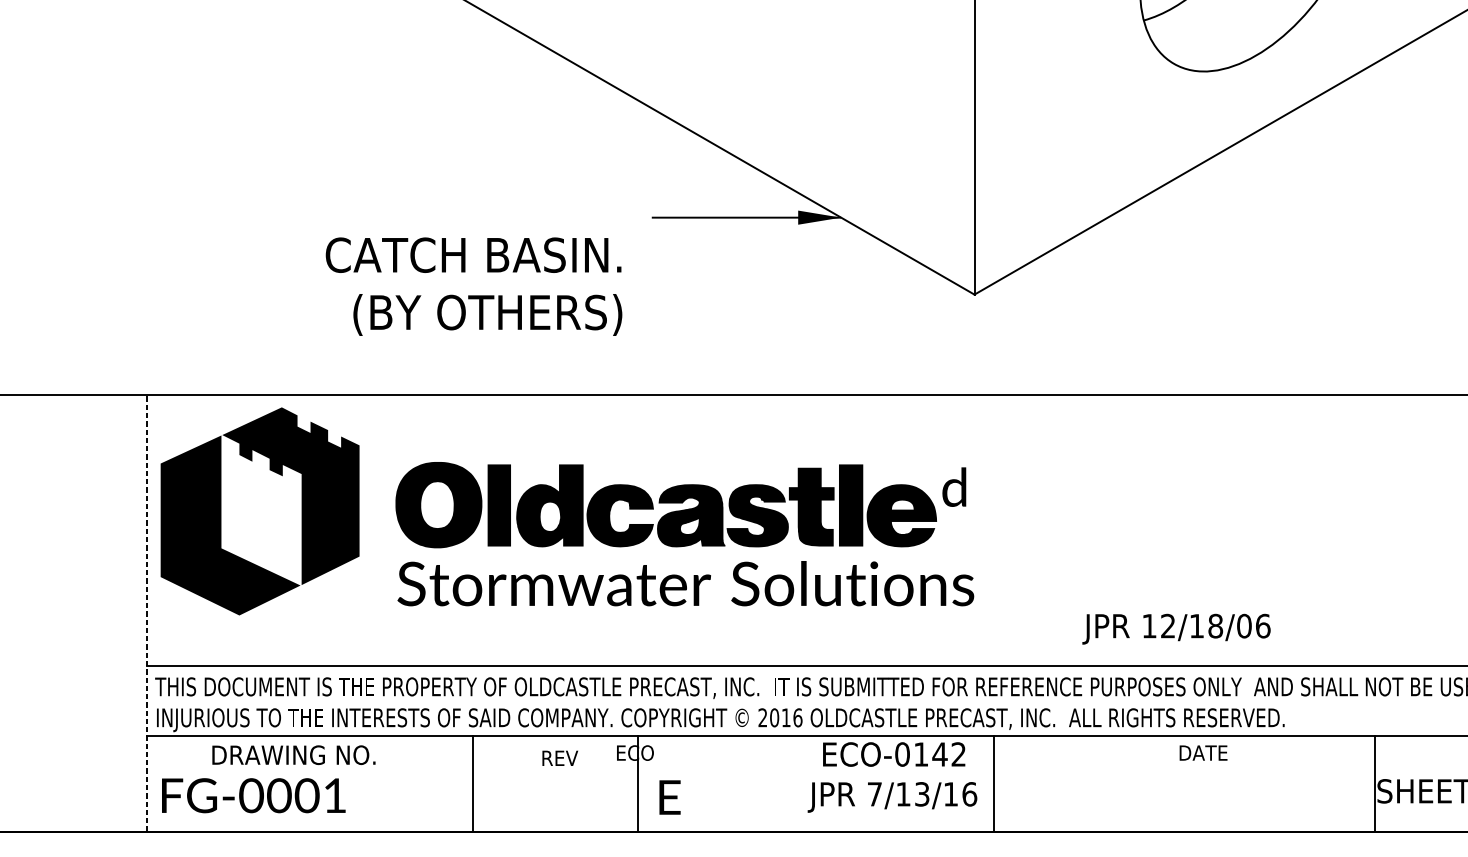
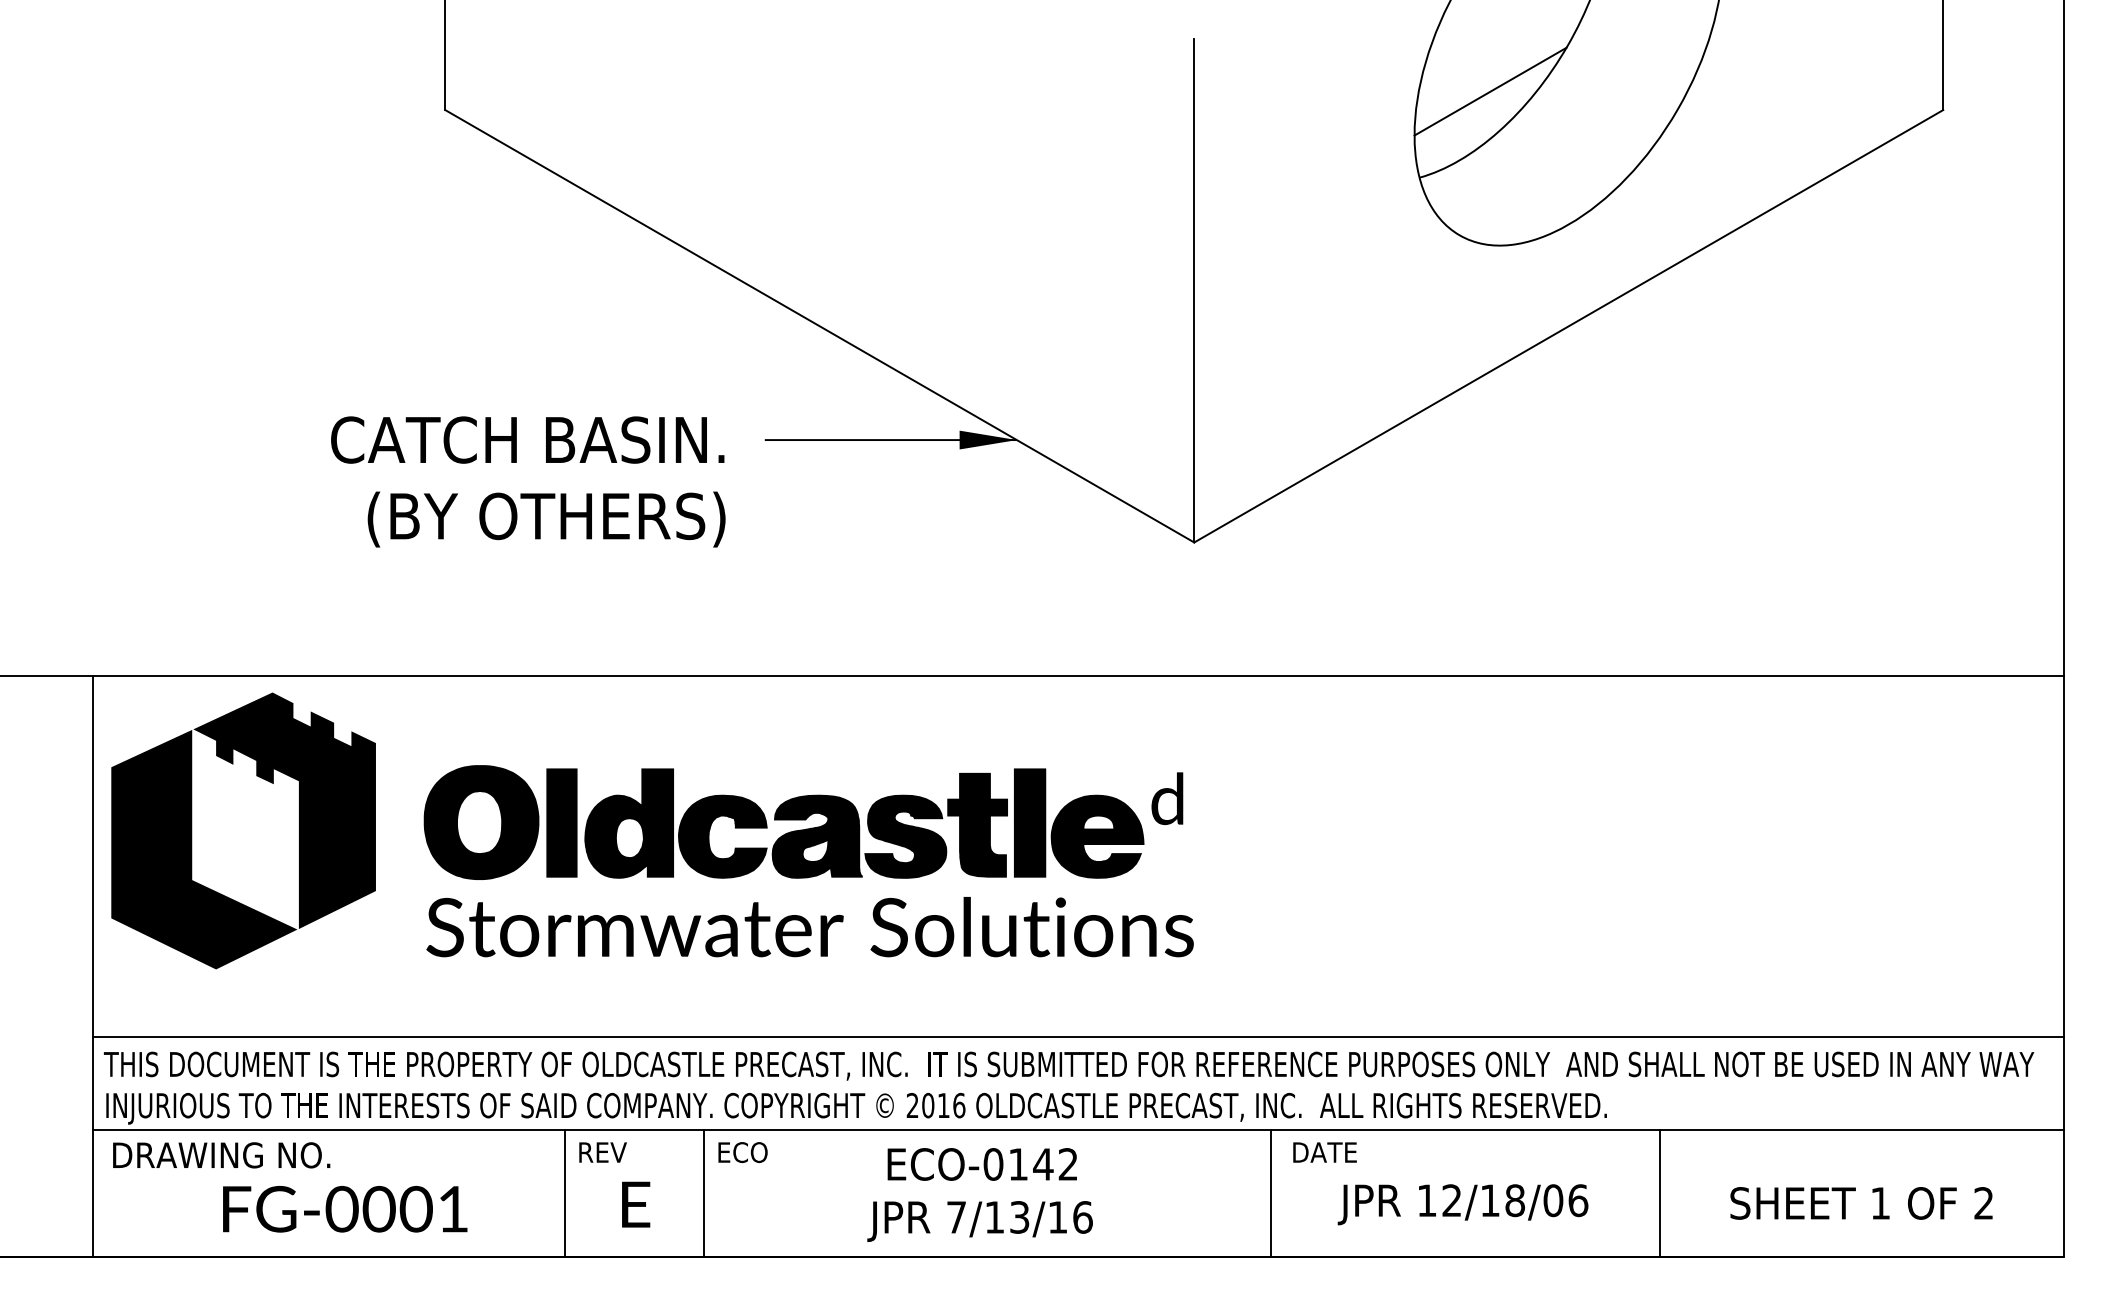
text: (474, 286) -> (528, 481), moved
line: (146, 613) -> (92, 966), dashed -> solid
text: (1176, 629) -> (1462, 1204), moved
text: (1203, 753) -> (1324, 1152), moved
text: (293, 755) -> (221, 1155), moved
text: (559, 758) -> (602, 1152), moved
text: (892, 777) -> (979, 1194), moved
line: (472, 783) -> (565, 1192), moved
line: (638, 783) -> (704, 1192), moved
line: (994, 783) -> (1270, 1192), moved
line: (1375, 783) -> (1660, 1192), moved
text: (254, 795) -> (345, 1209), moved
text: (670, 797) -> (636, 1204), moved

